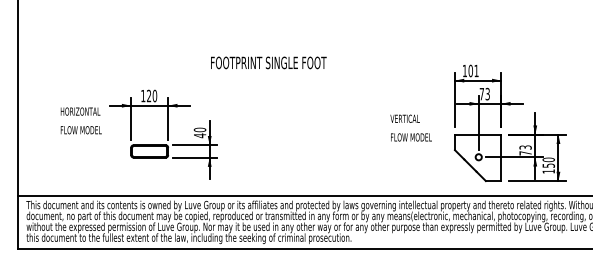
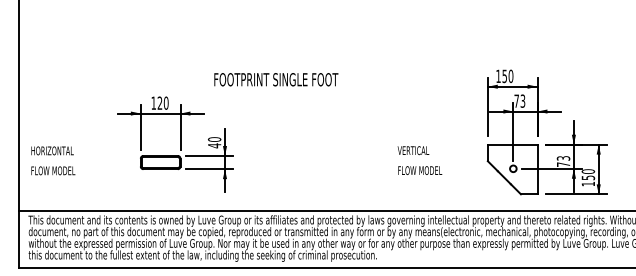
text: (268, 62) -> (276, 79), moved
text: (473, 70) -> (507, 75), 101 -> 150
text: (81, 120) -> (53, 160), moved
text: (410, 128) -> (419, 160), moved

